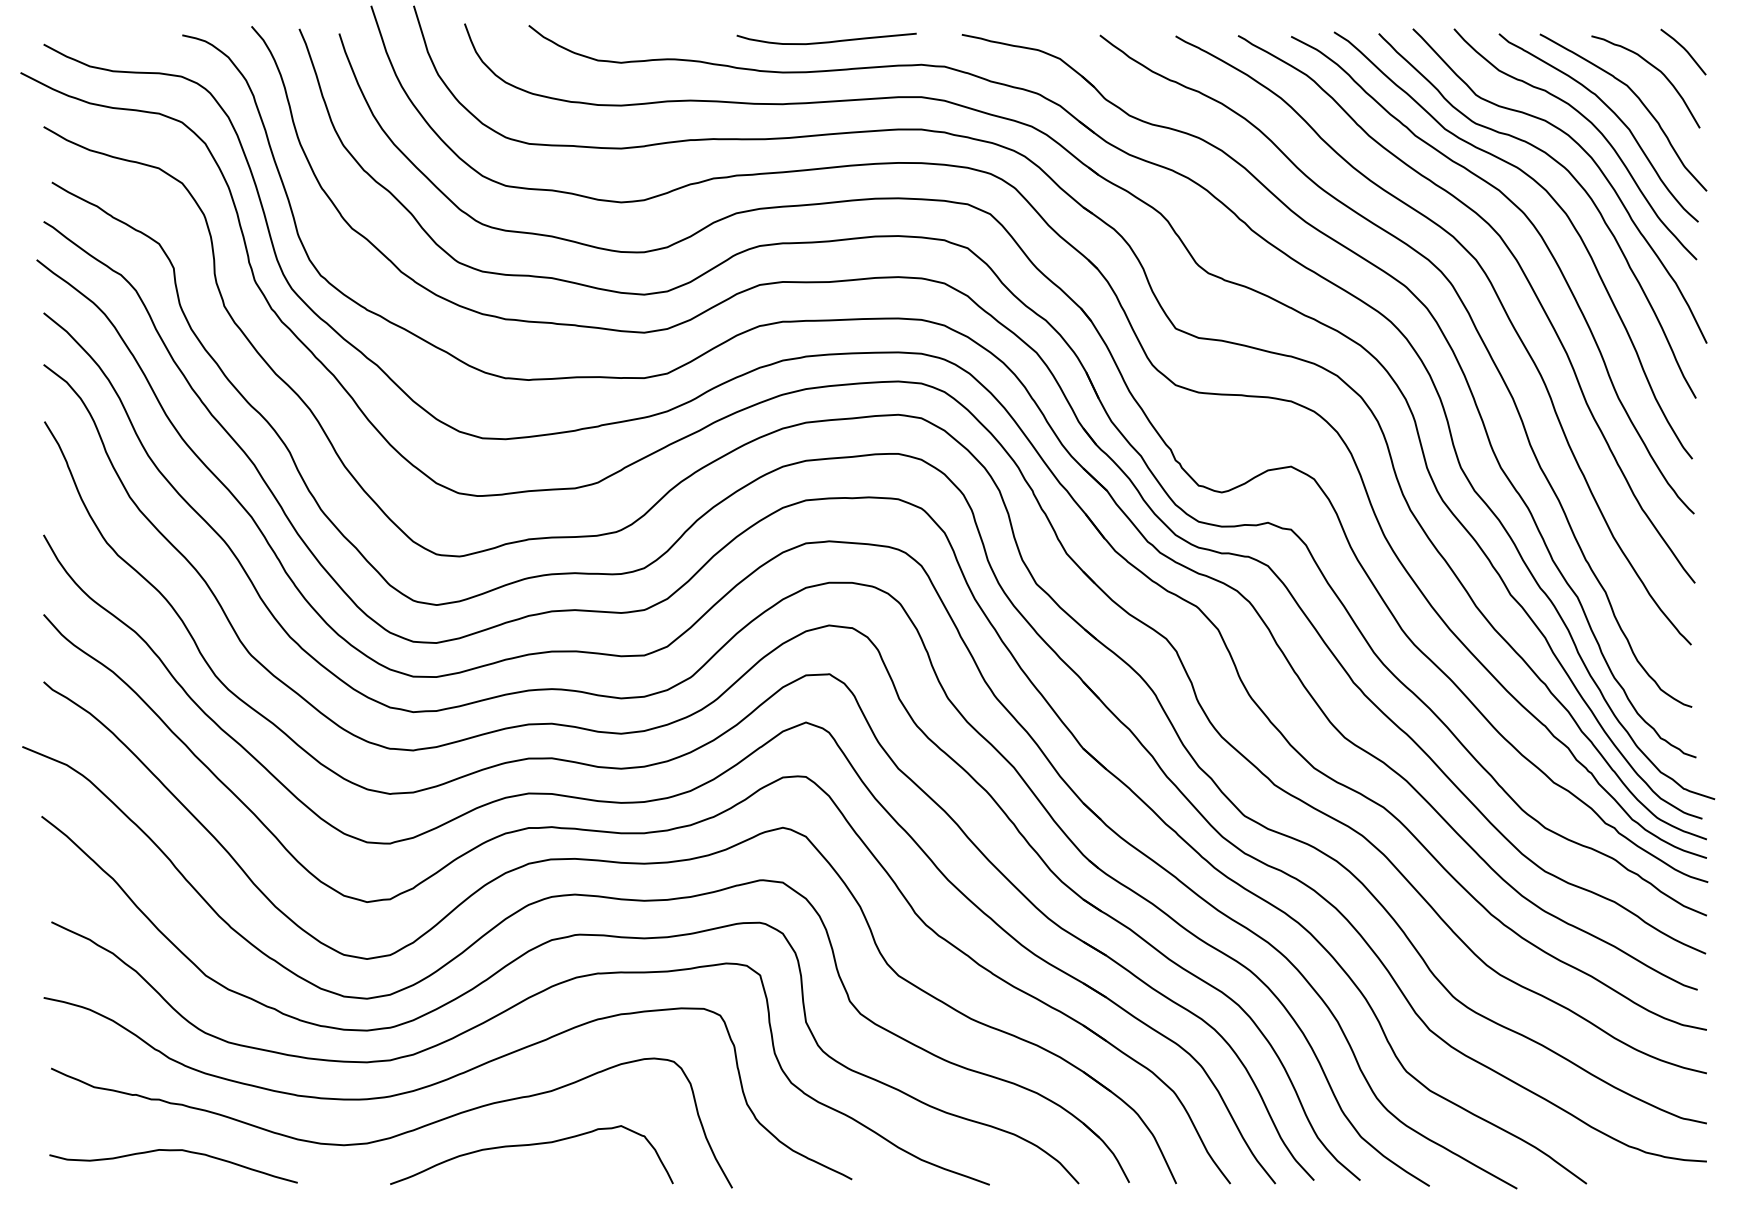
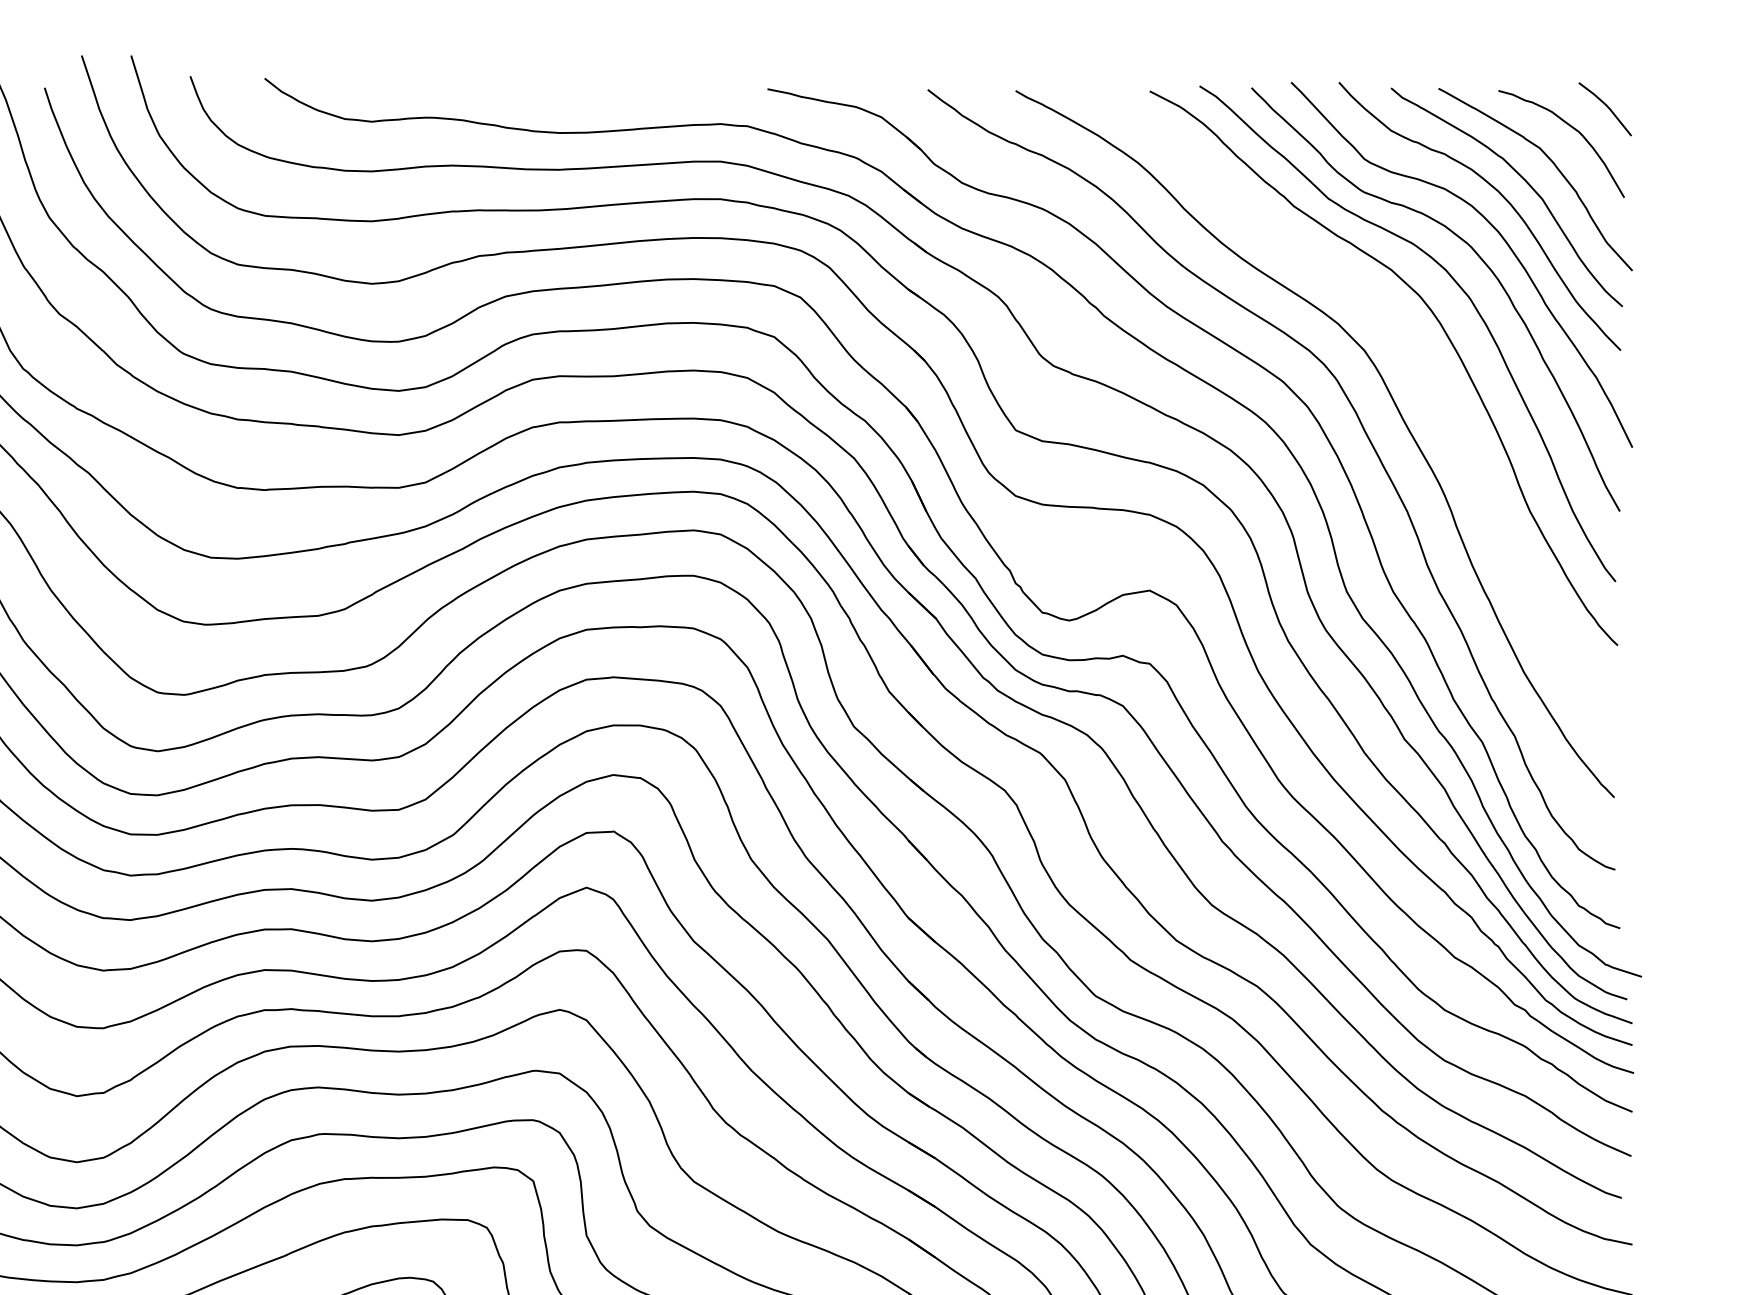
curve: (826, 41) -> (610, 97), removed
curve: (1526, 280) -> (1423, 374), removed

